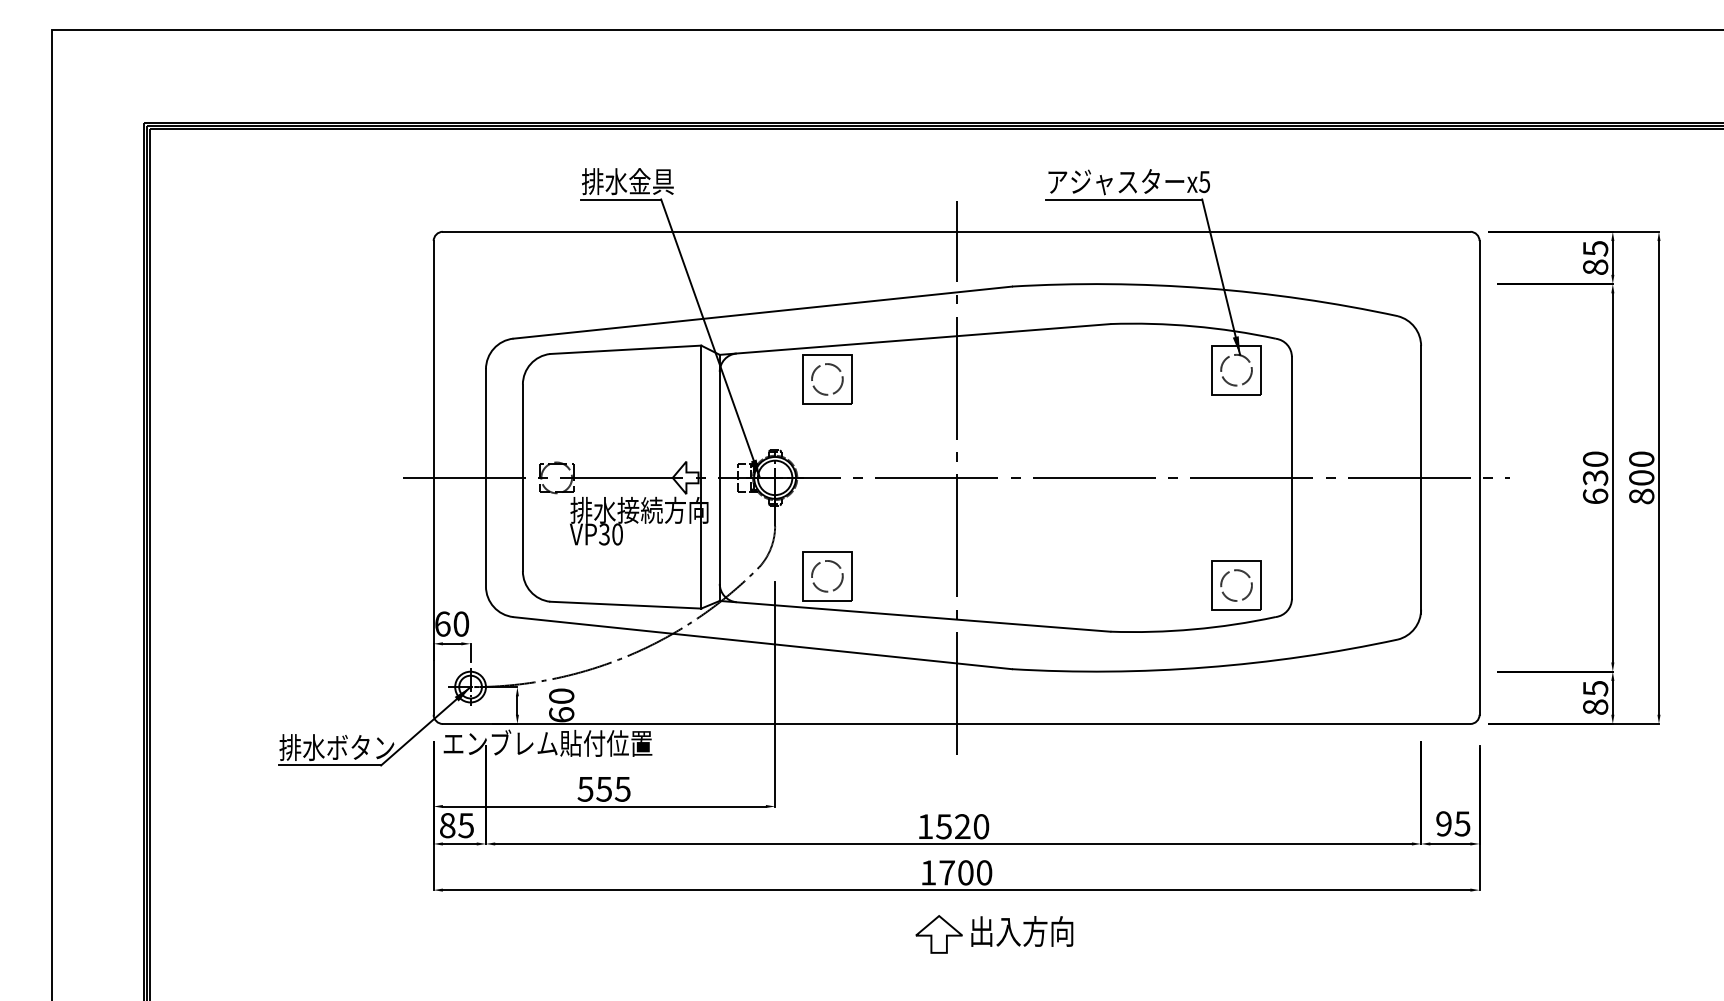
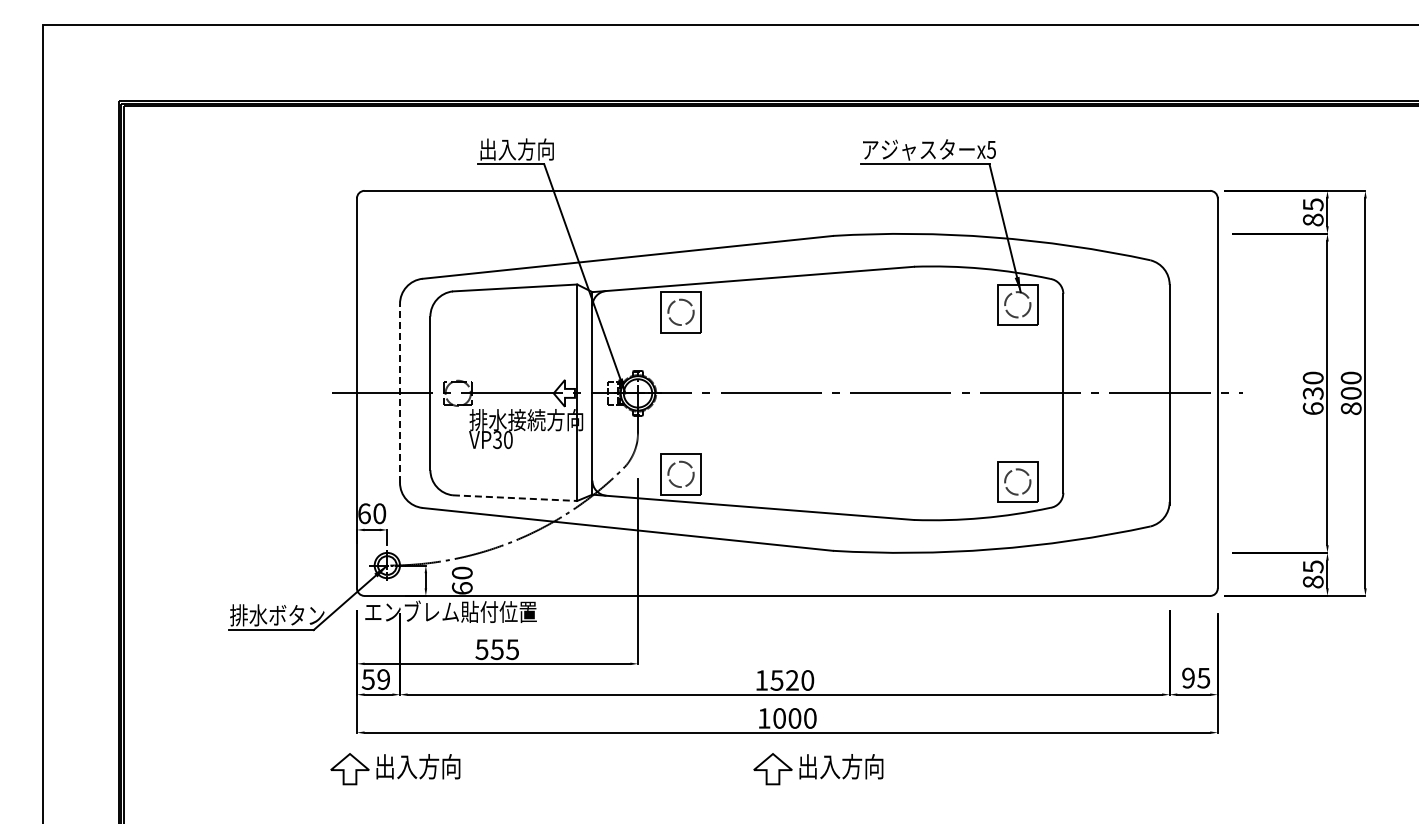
text: (627, 181) -> (516, 149), 排水金具 -> 出入方向
line: (486, 476) -> (400, 392), solid -> dashed
line: (956, 478) -> (787, 393), removed
line: (626, 605) -> (515, 498), solid -> dashed
text: (456, 825) -> (375, 679), 85 -> 59
text: (947, 872) -> (779, 718), 1700 -> 1000
part: (480, 934) -> (395, 769), added

